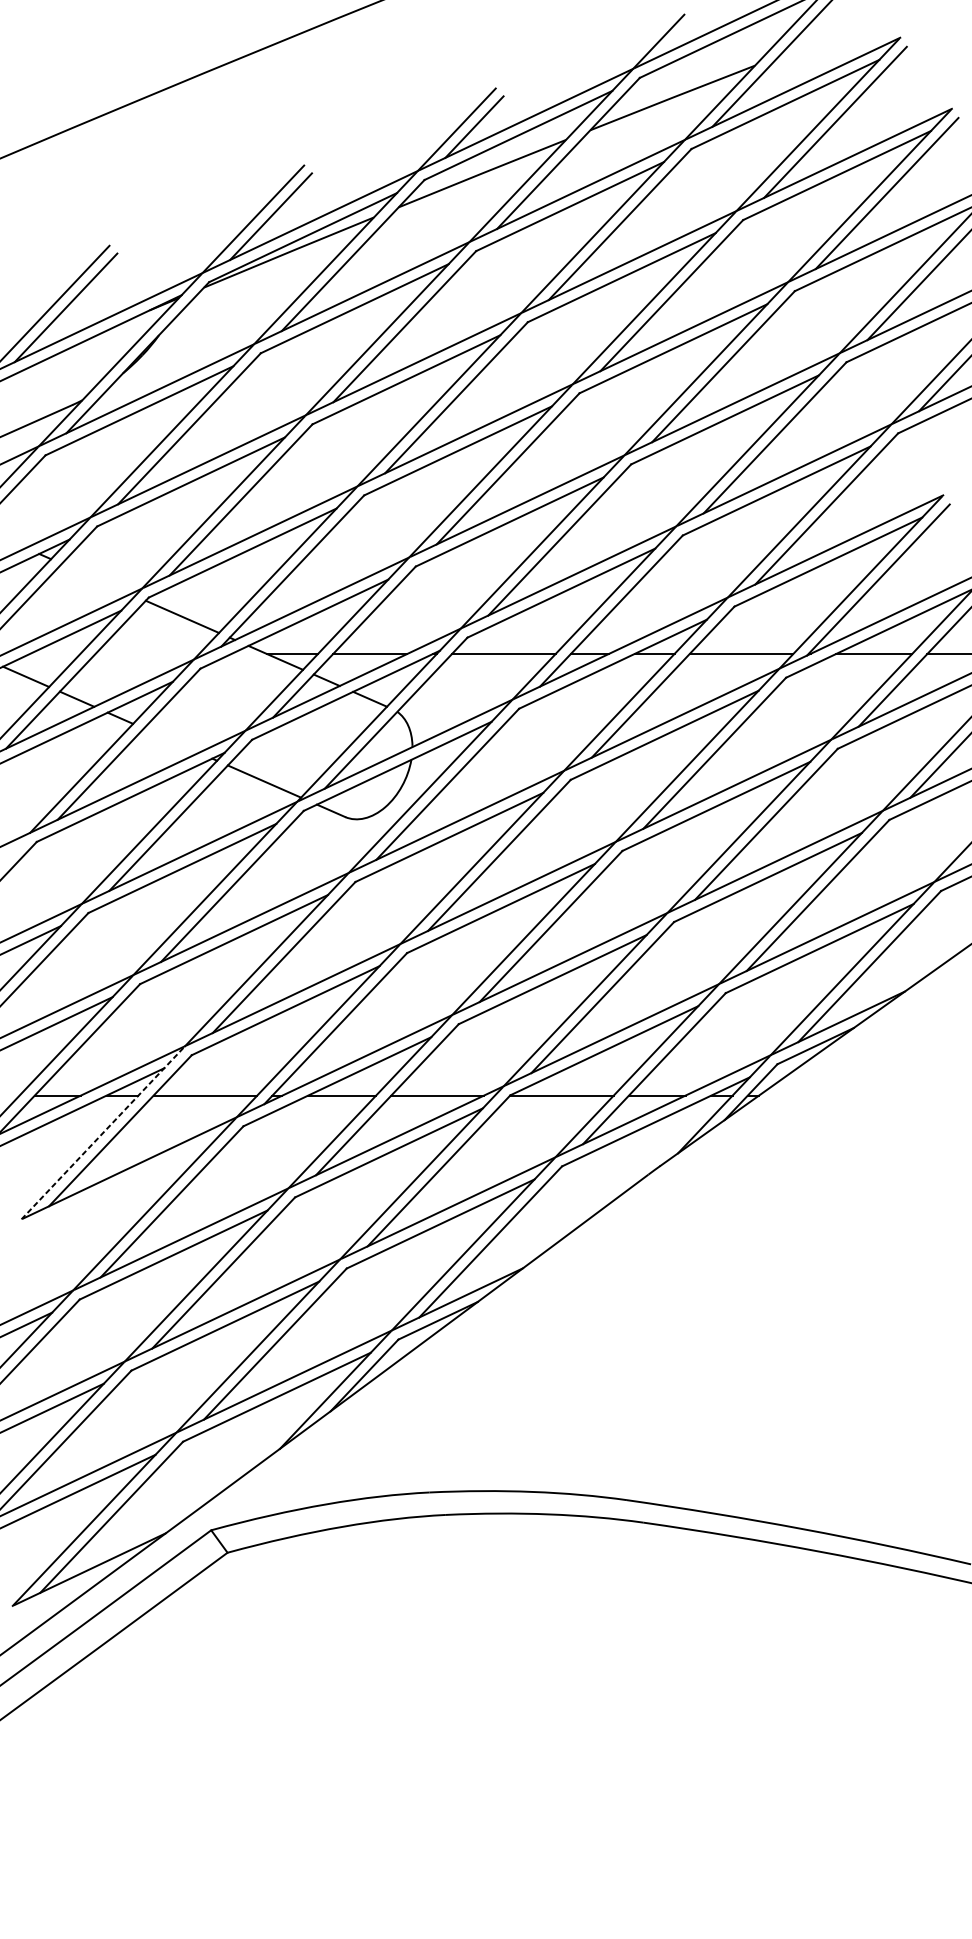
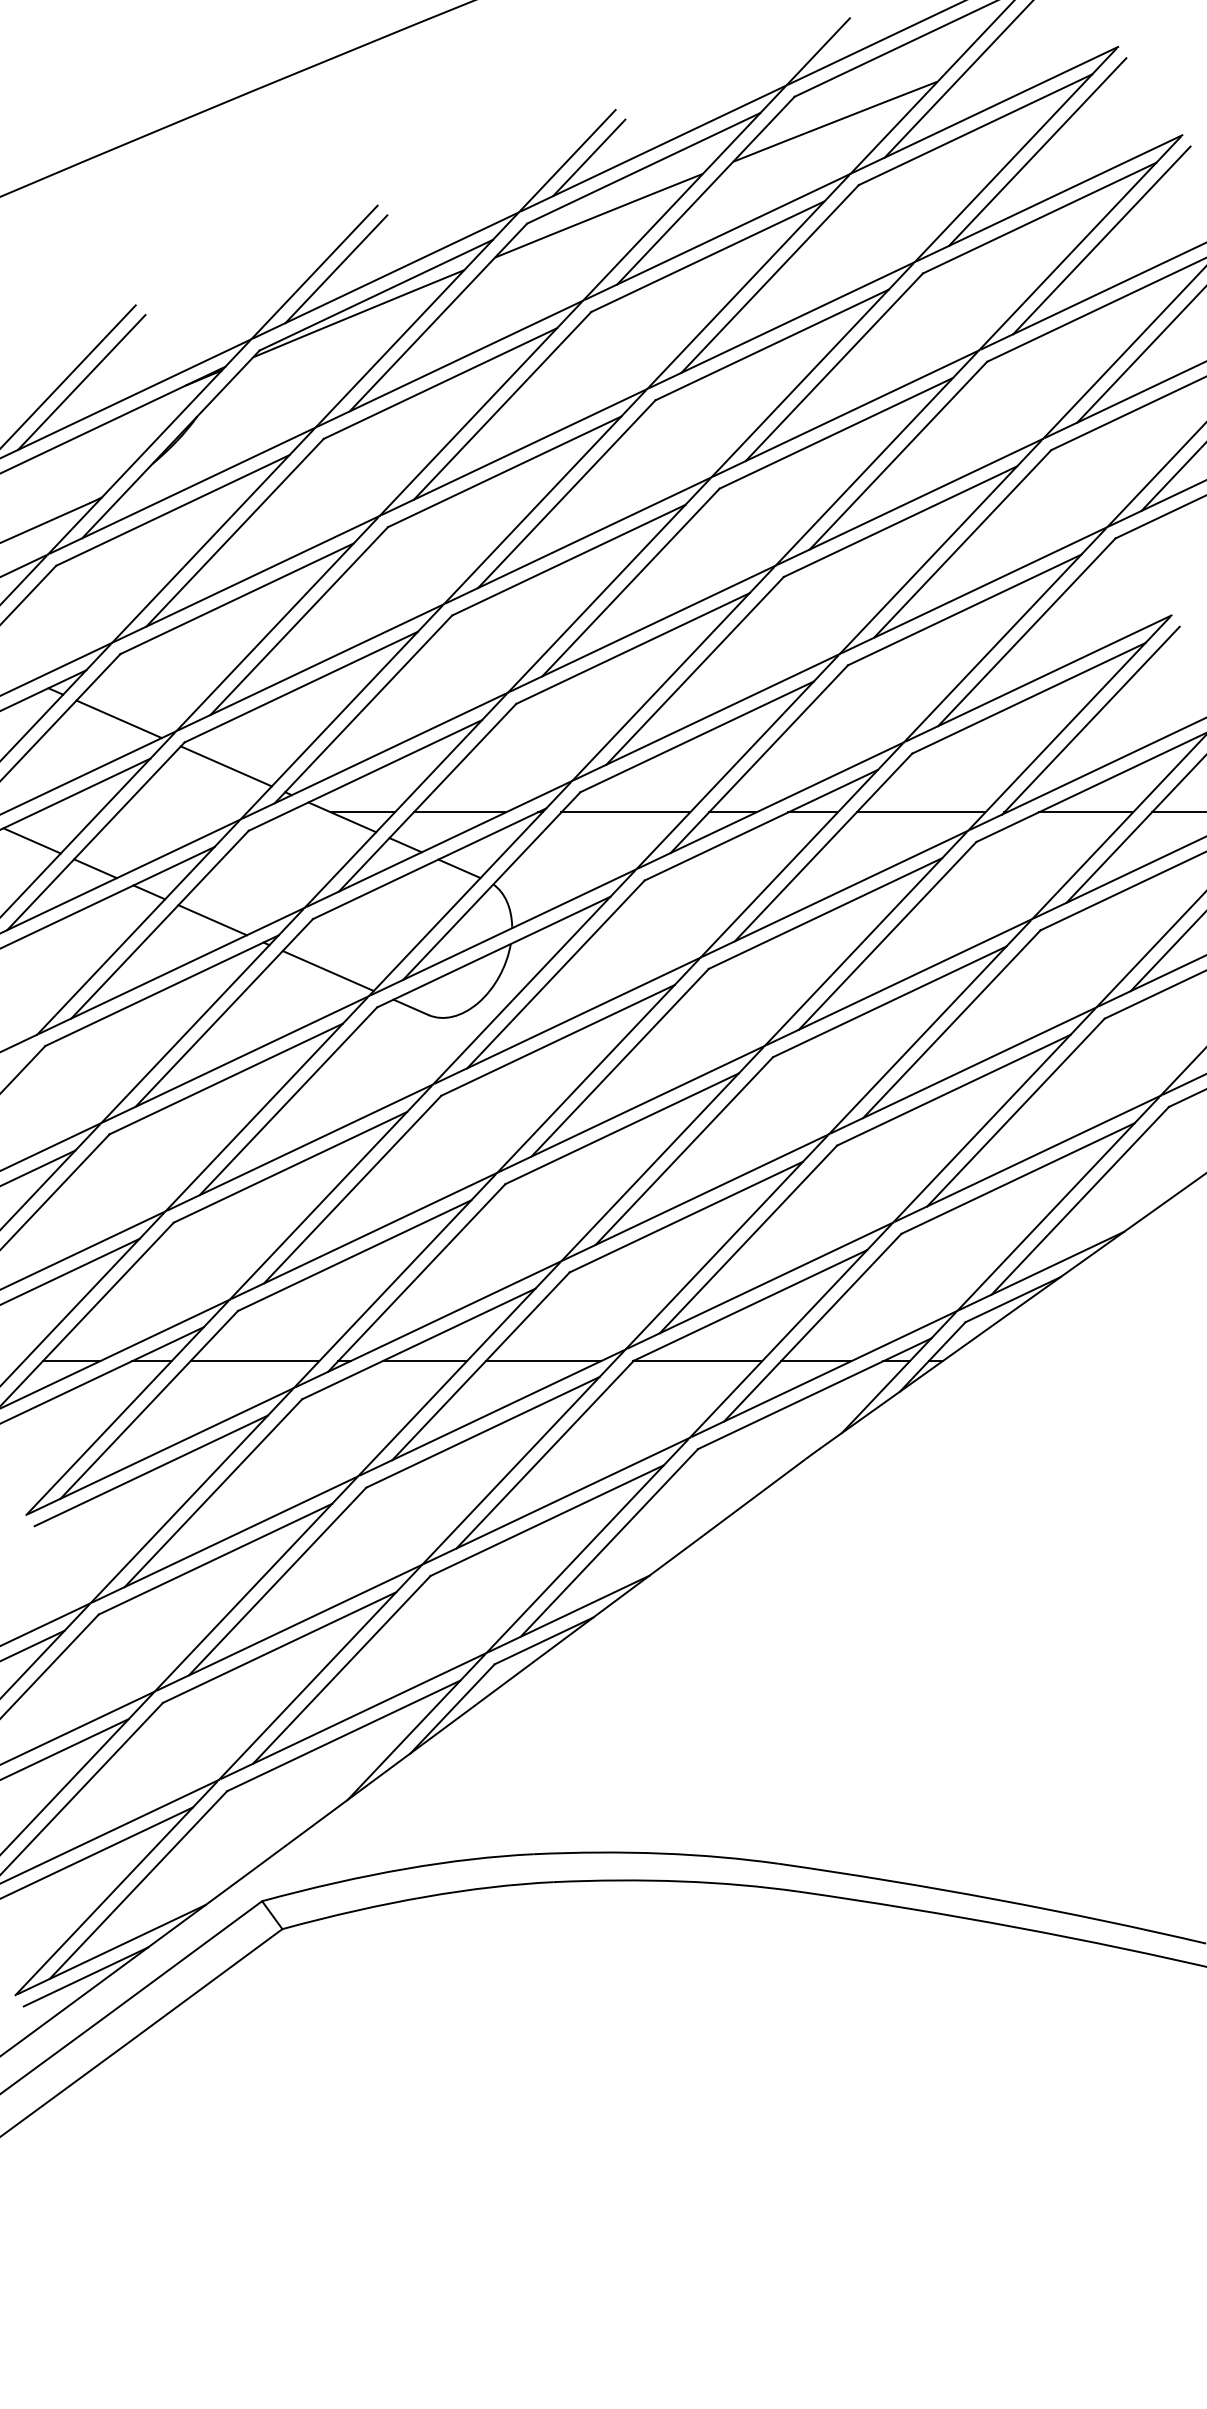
line: (95, 579) -> (118, 719), added
line: (171, 740) -> (212, 920), added
line: (102, 1133) -> (127, 1408), dashed -> solid
line: (121, 1183) -> (150, 1470), added
line: (69, 1590) -> (85, 1976), added

